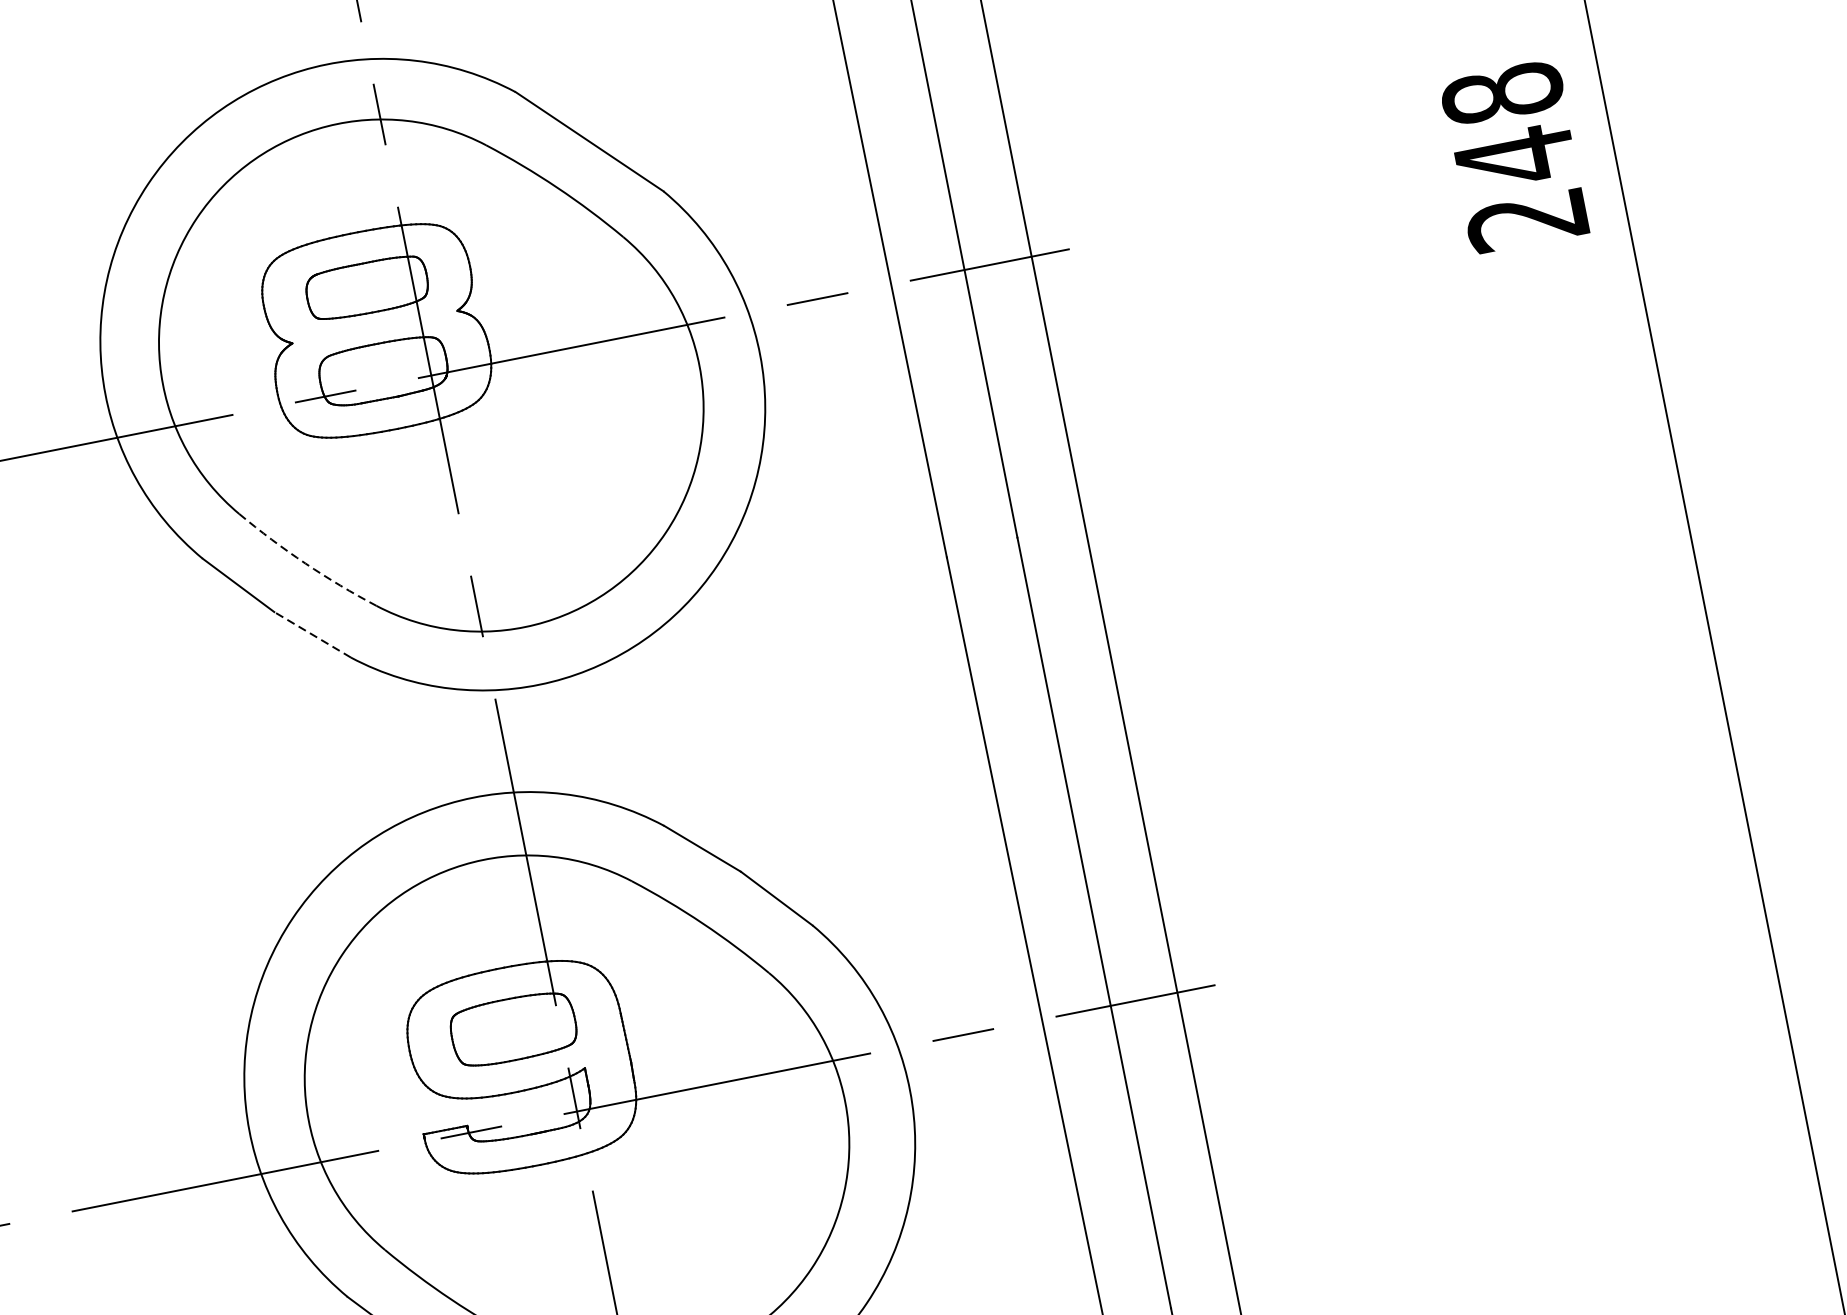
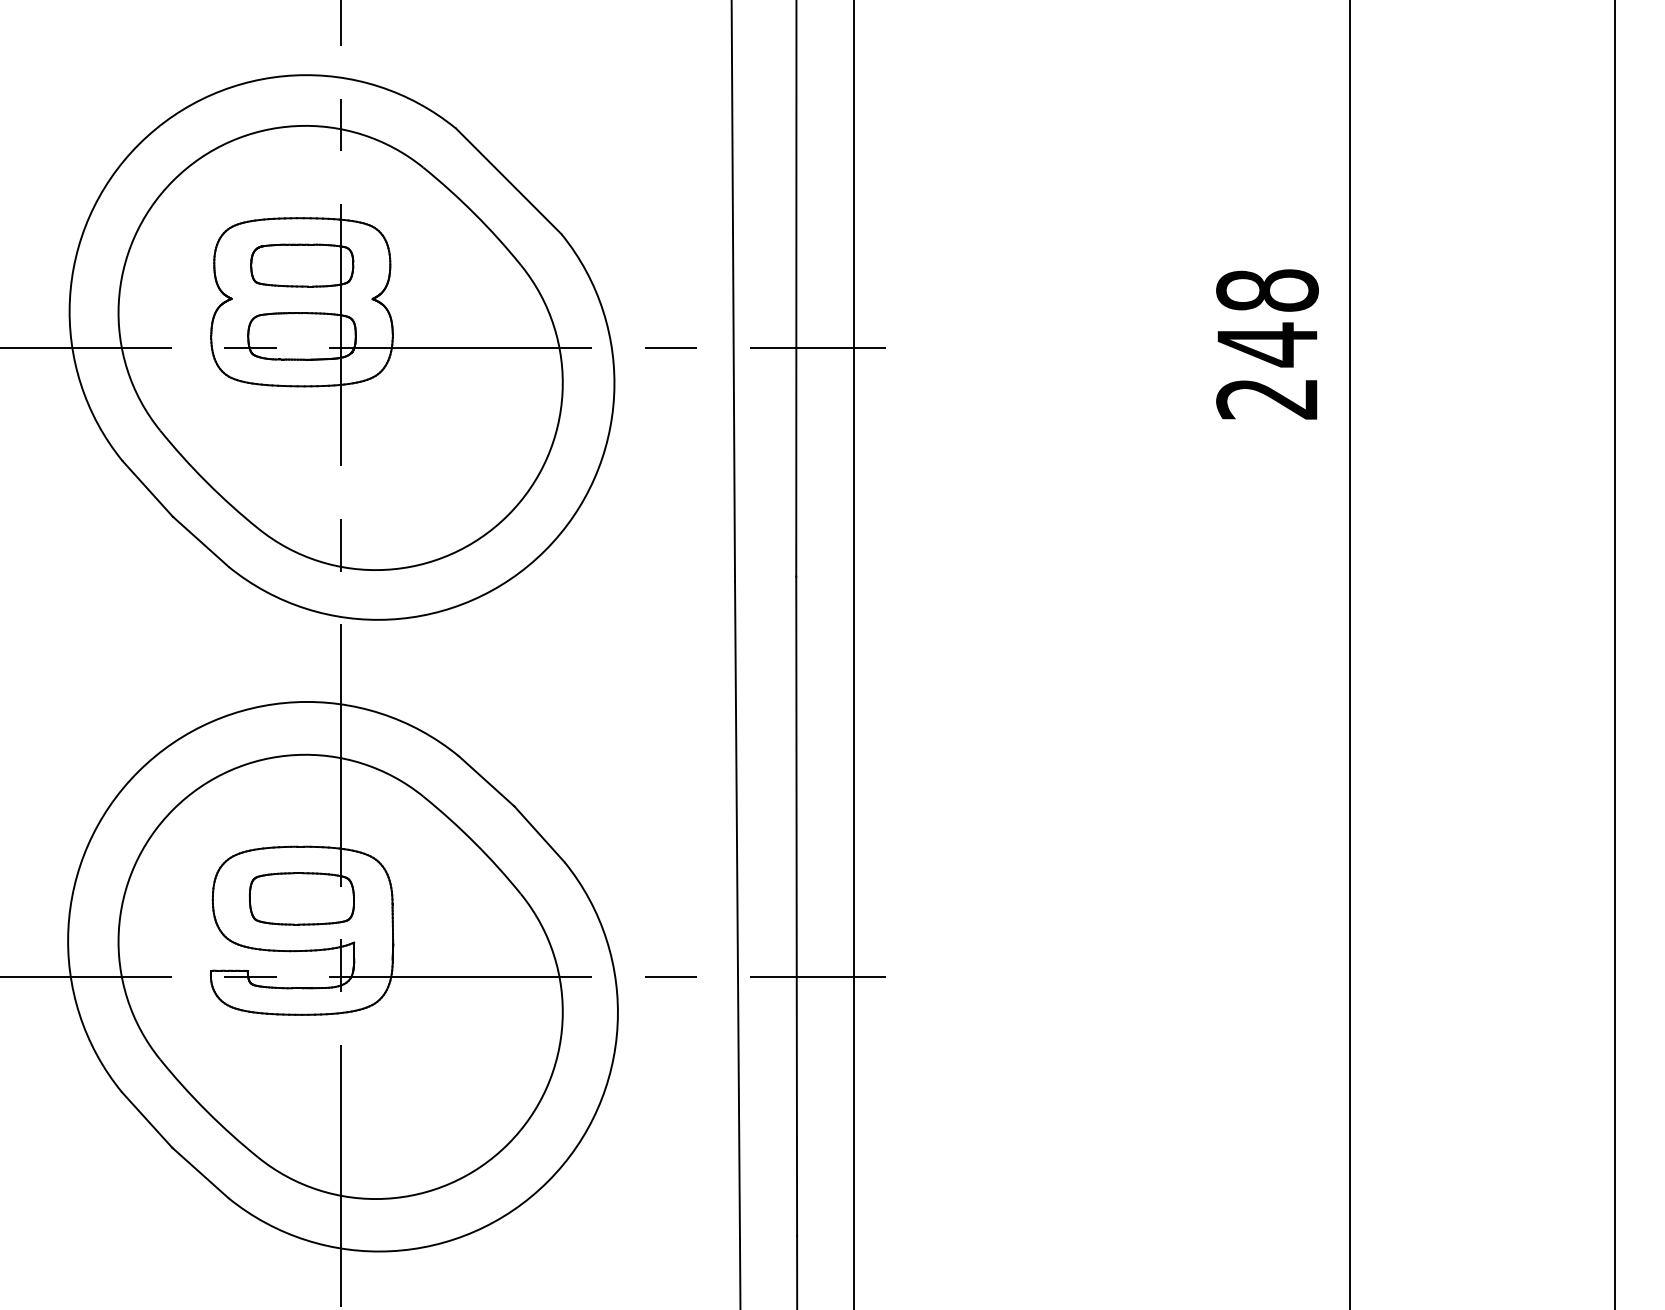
arc: (305, 564) -> (206, 482), dashed -> solid
line: (312, 634) -> (200, 541), dashed -> solid

